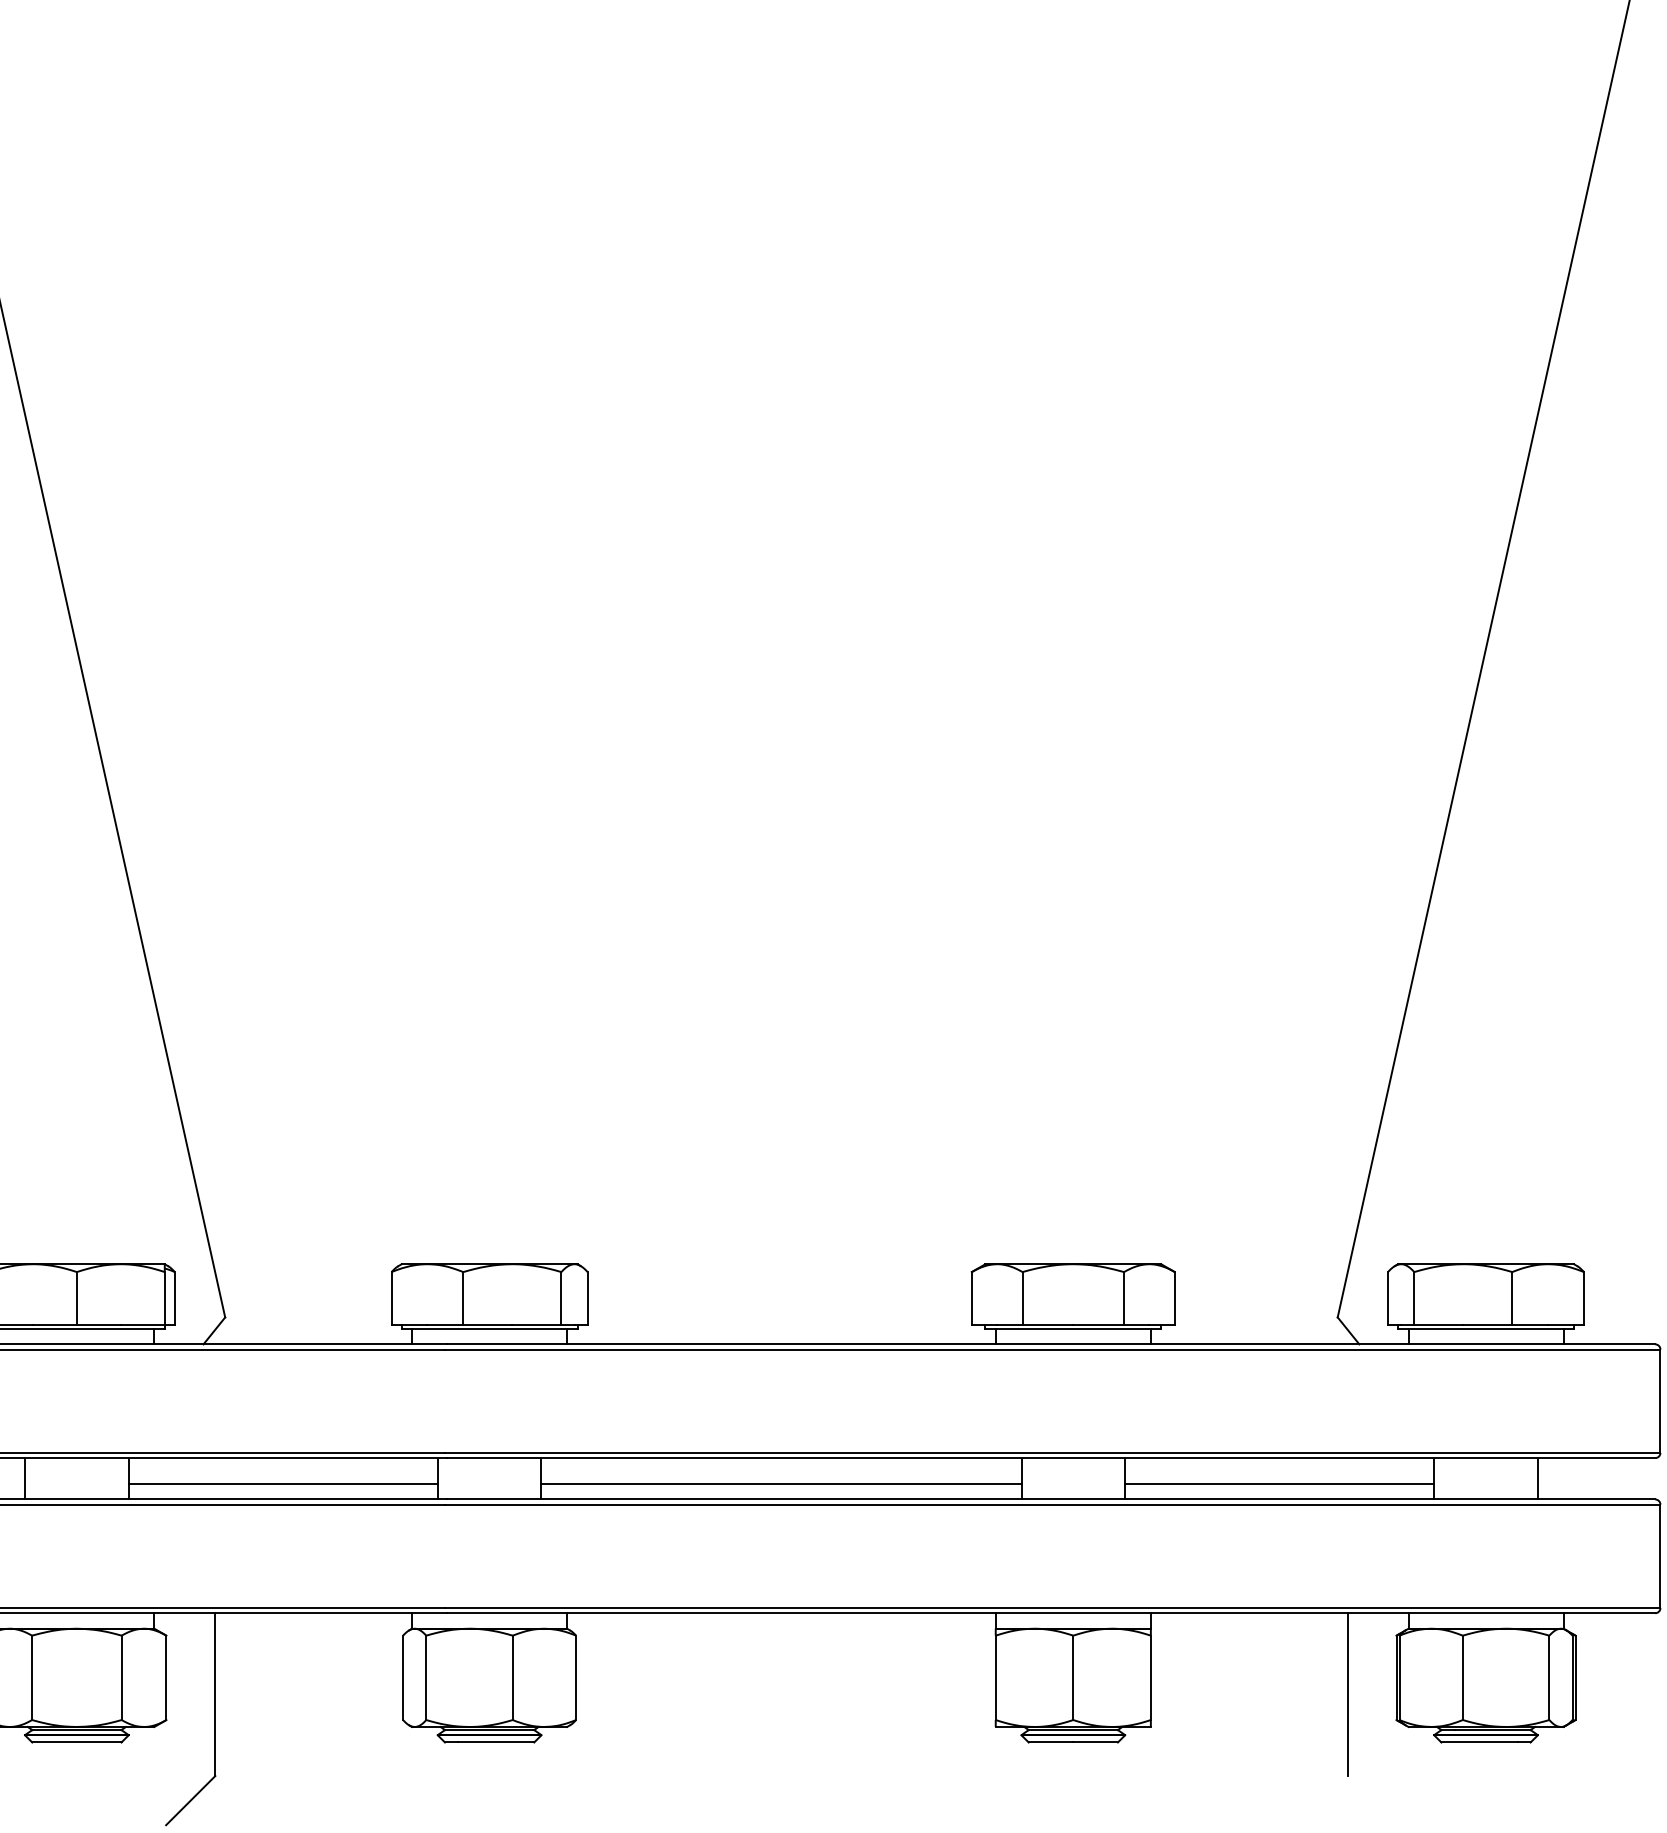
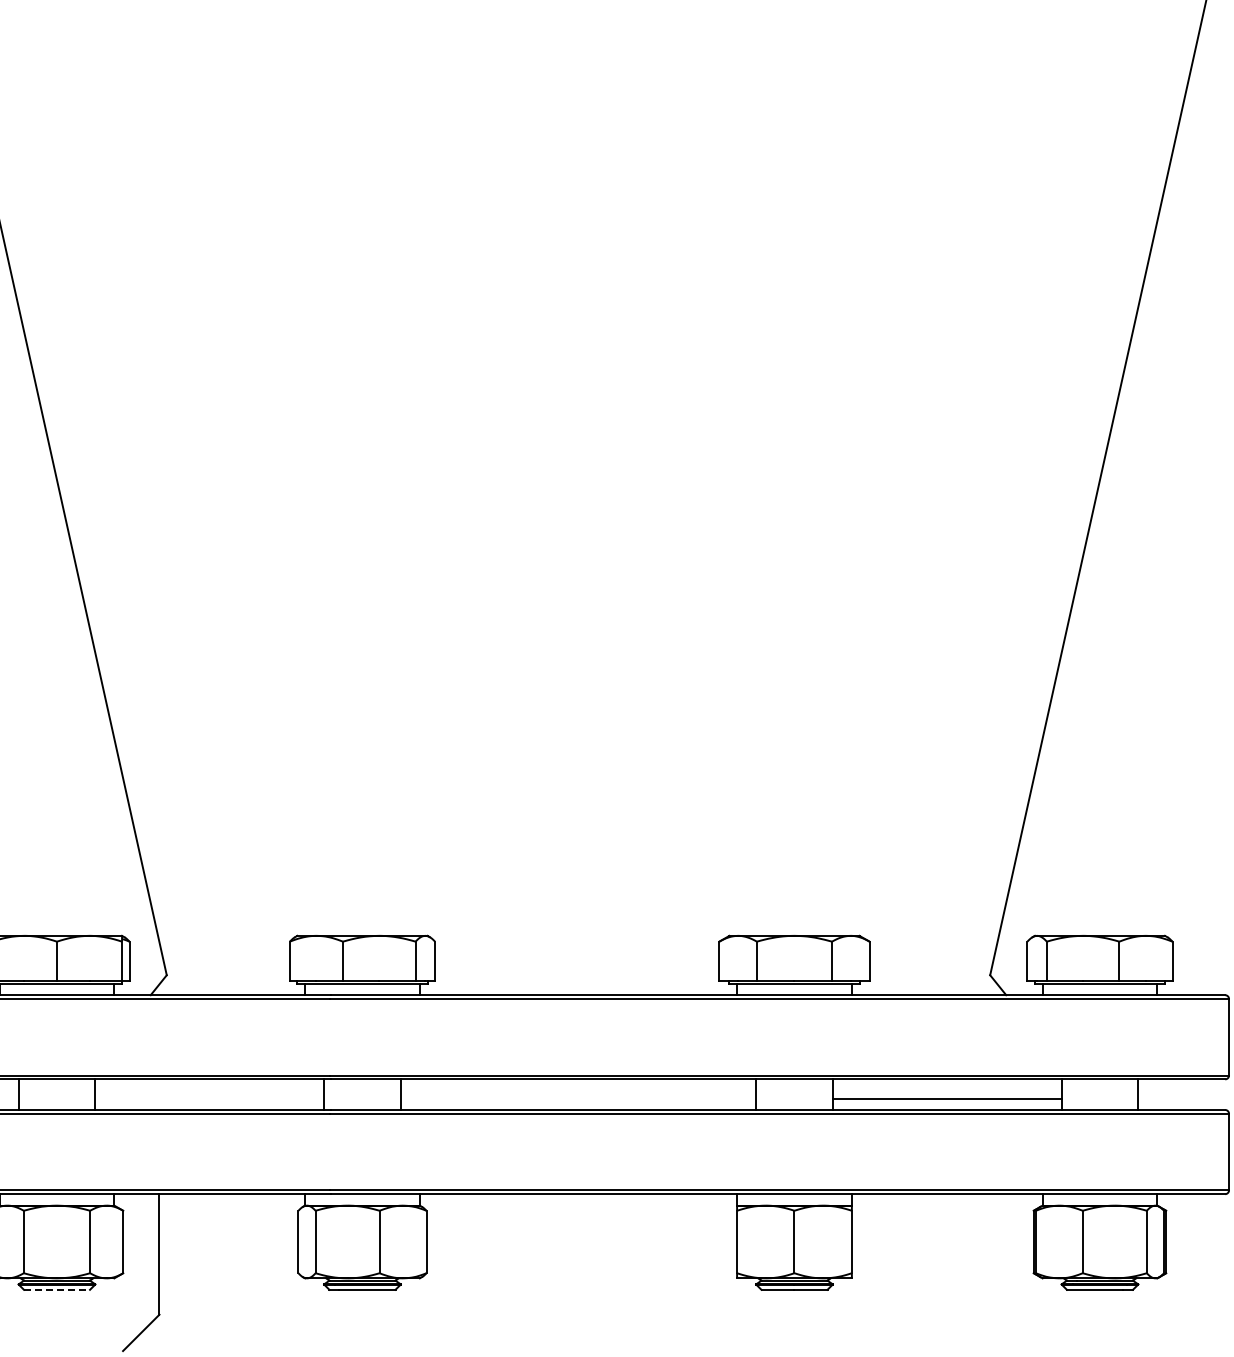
line: (282, 1483) -> (209, 1098), removed
line: (781, 1483) -> (578, 1098), removed
line: (1347, 1694) -> (997, 1254), removed
line: (77, 1742) -> (57, 1289), solid -> dashed

